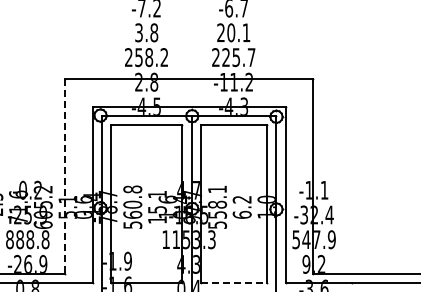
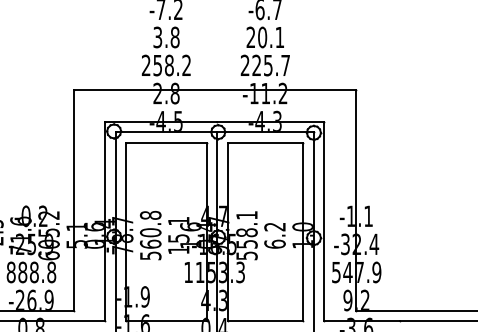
line: (64, 176) -> (73, 200), dashed -> solid
line: (234, 282) -> (266, 321), dashed -> solid

